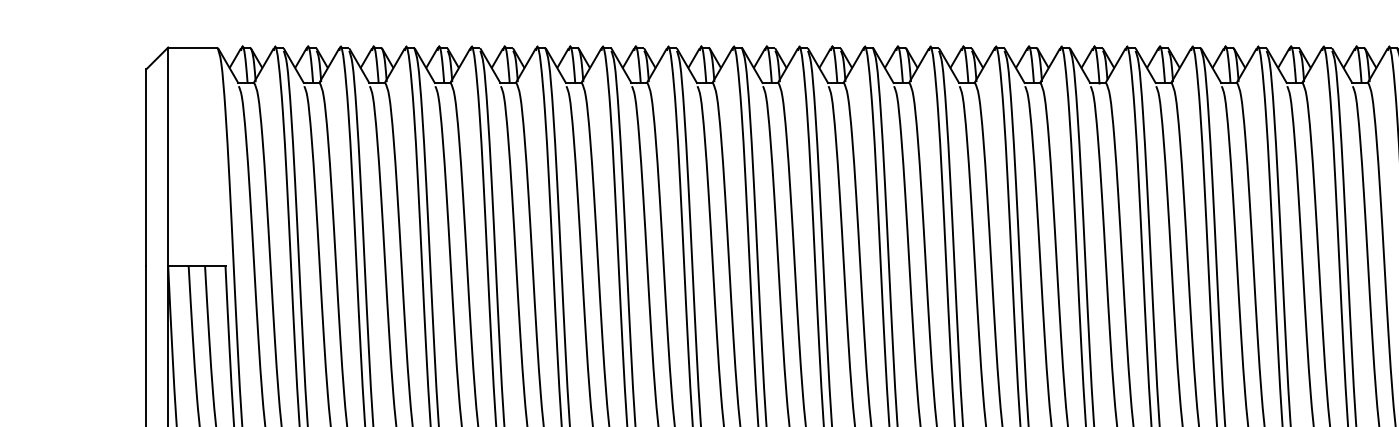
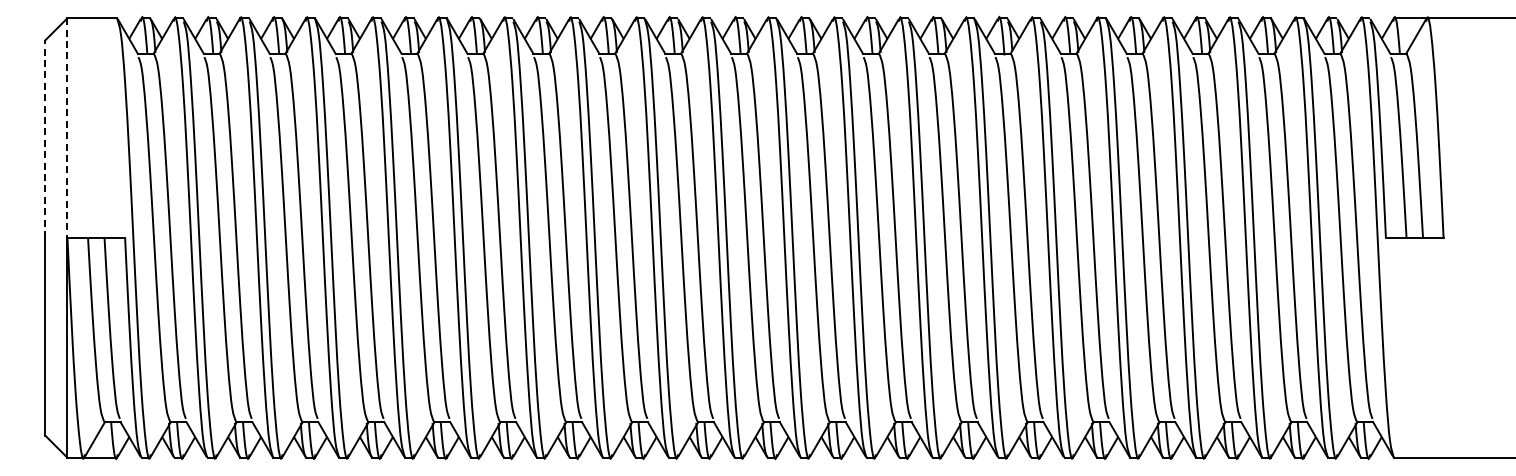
line: (168, 157) -> (67, 128), solid -> dashed
line: (146, 168) -> (45, 139), solid -> dashed

